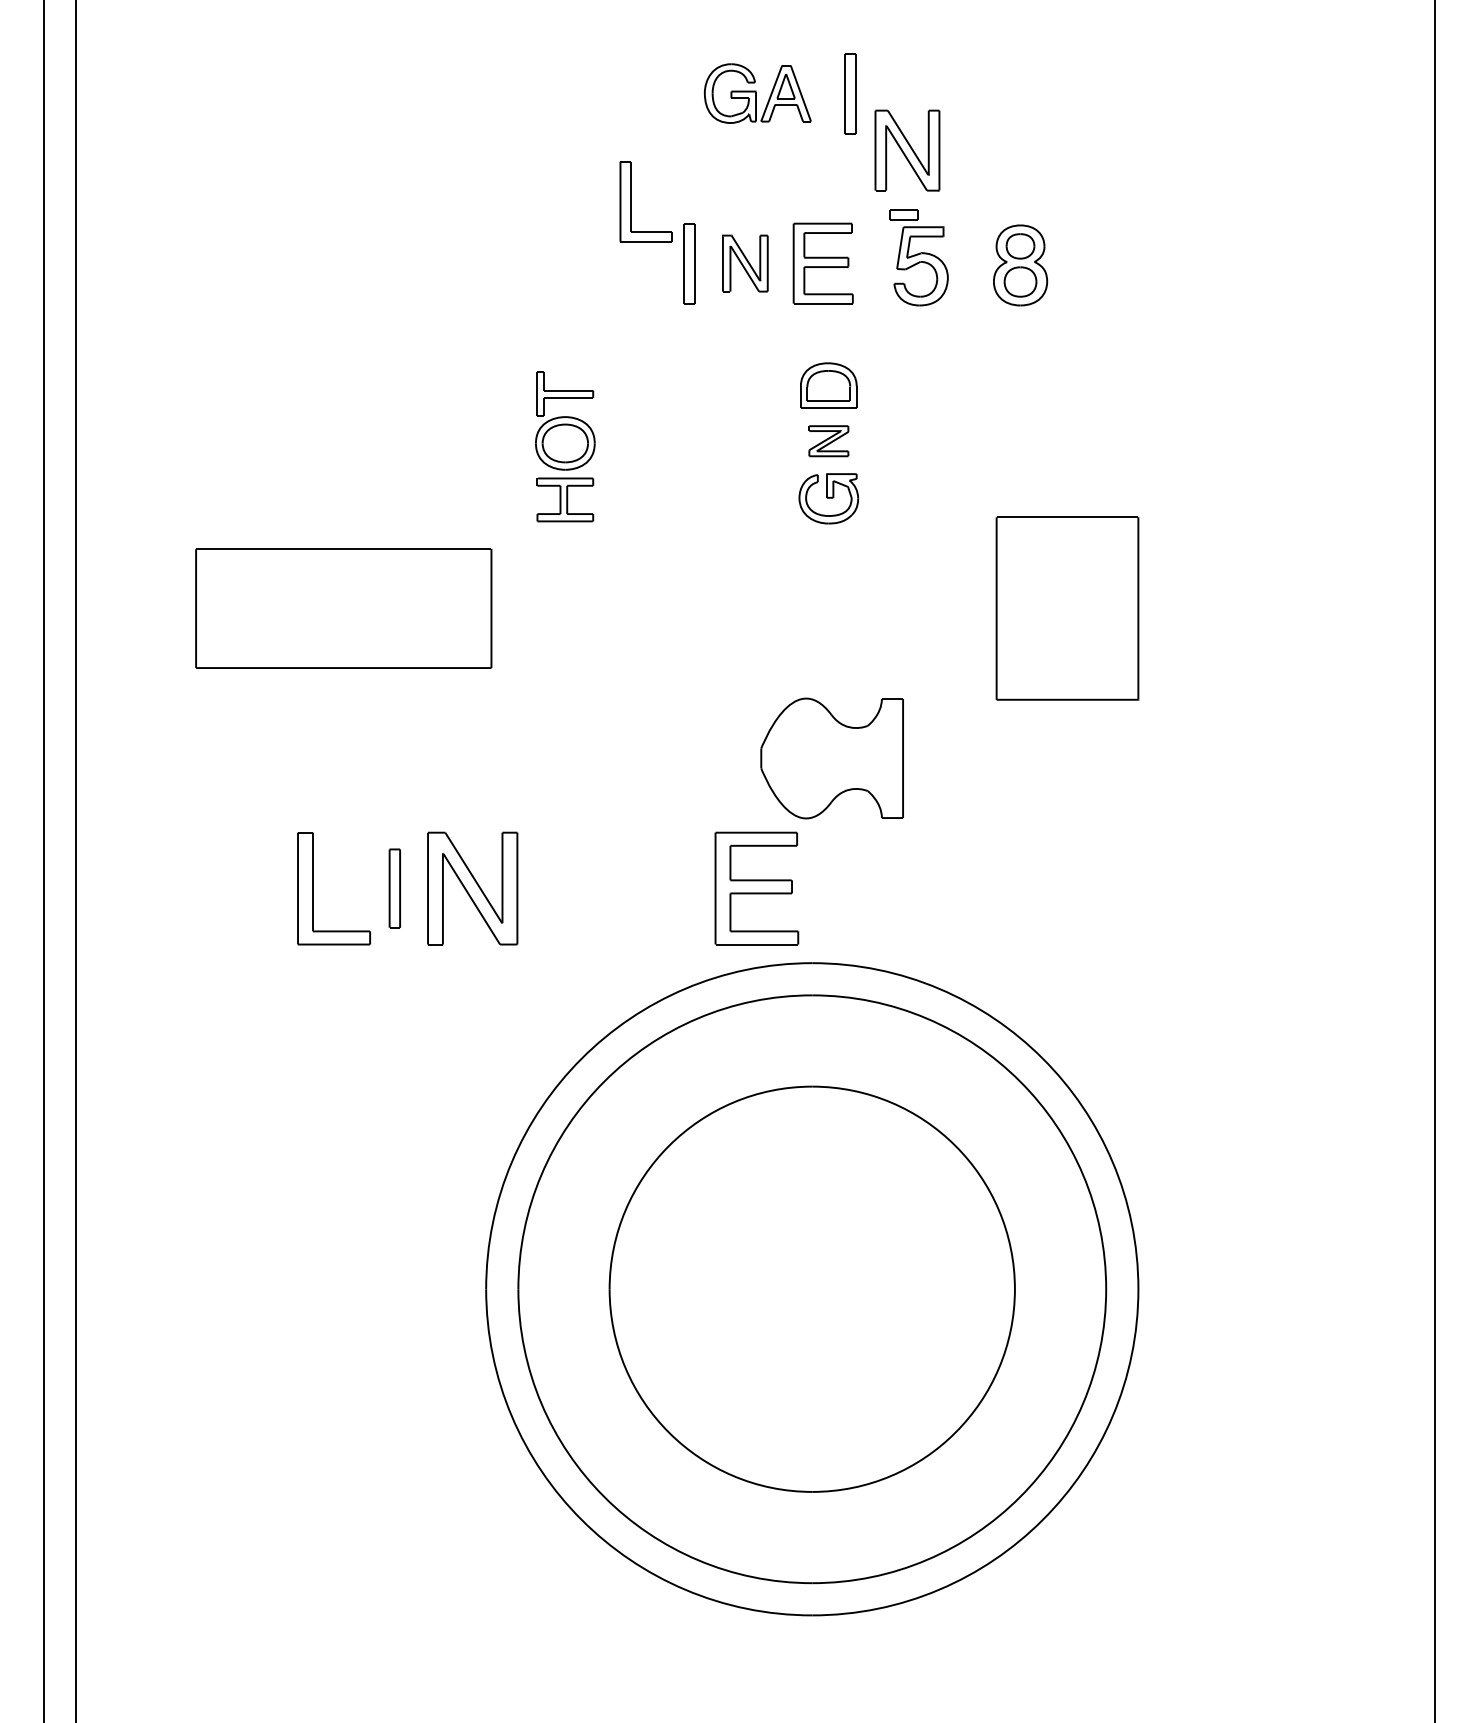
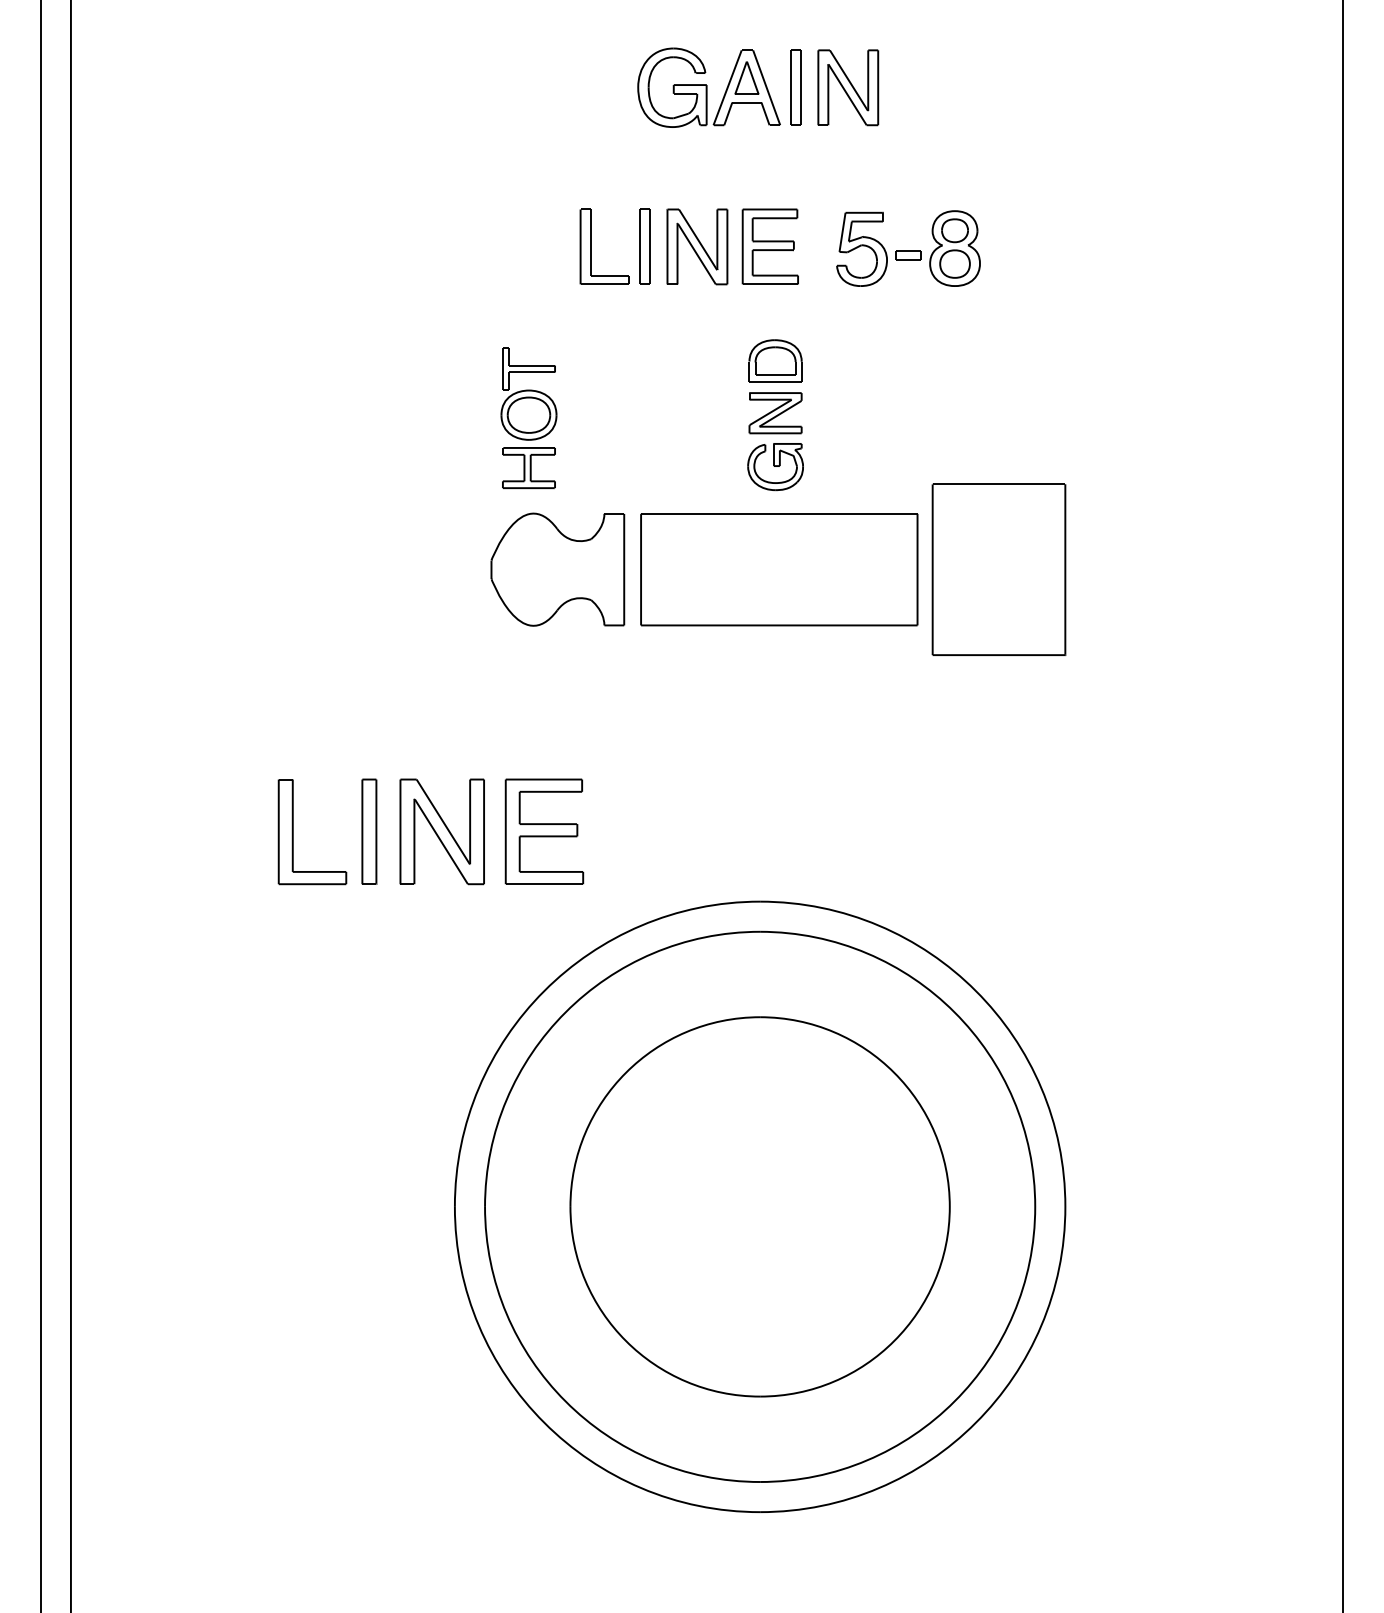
part: (757, 93) -> (708, 87), size x1.43
part: (907, 150) -> (848, 87), moved
part: (631, 201) -> (590, 246), moved
part: (903, 214) -> (908, 255), moved
part: (745, 263) -> (697, 246), size x1.43
part: (828, 440) -> (775, 412), size x1.43
part: (343, 608) -> (779, 569), moved
part: (831, 758) -> (557, 569), moved
part: (394, 888) -> (369, 831), size x1.43
part: (756, 888) -> (544, 831), moved

